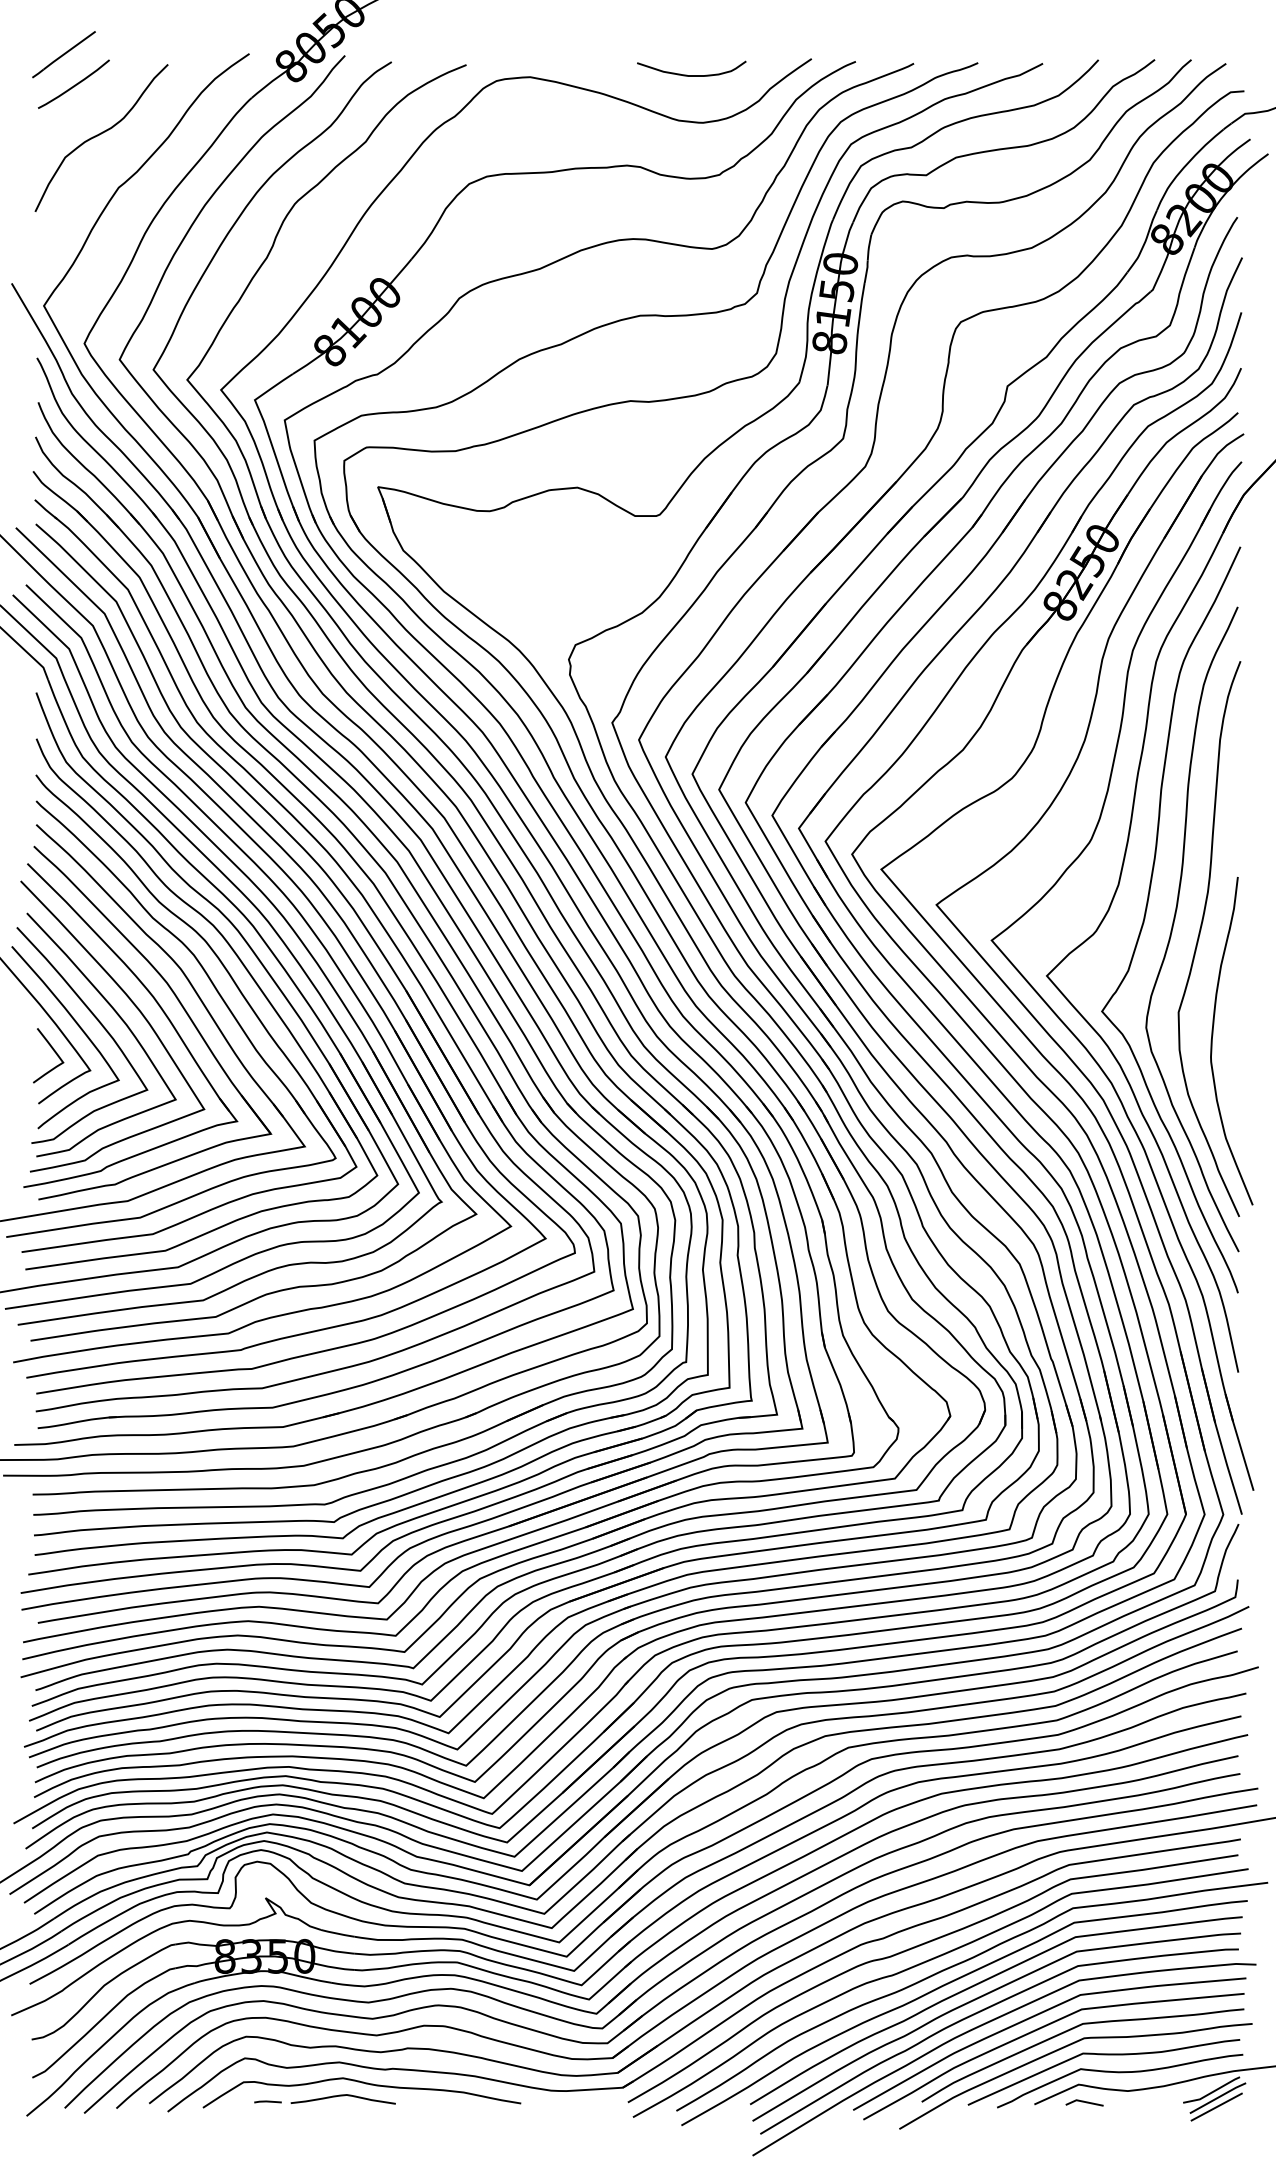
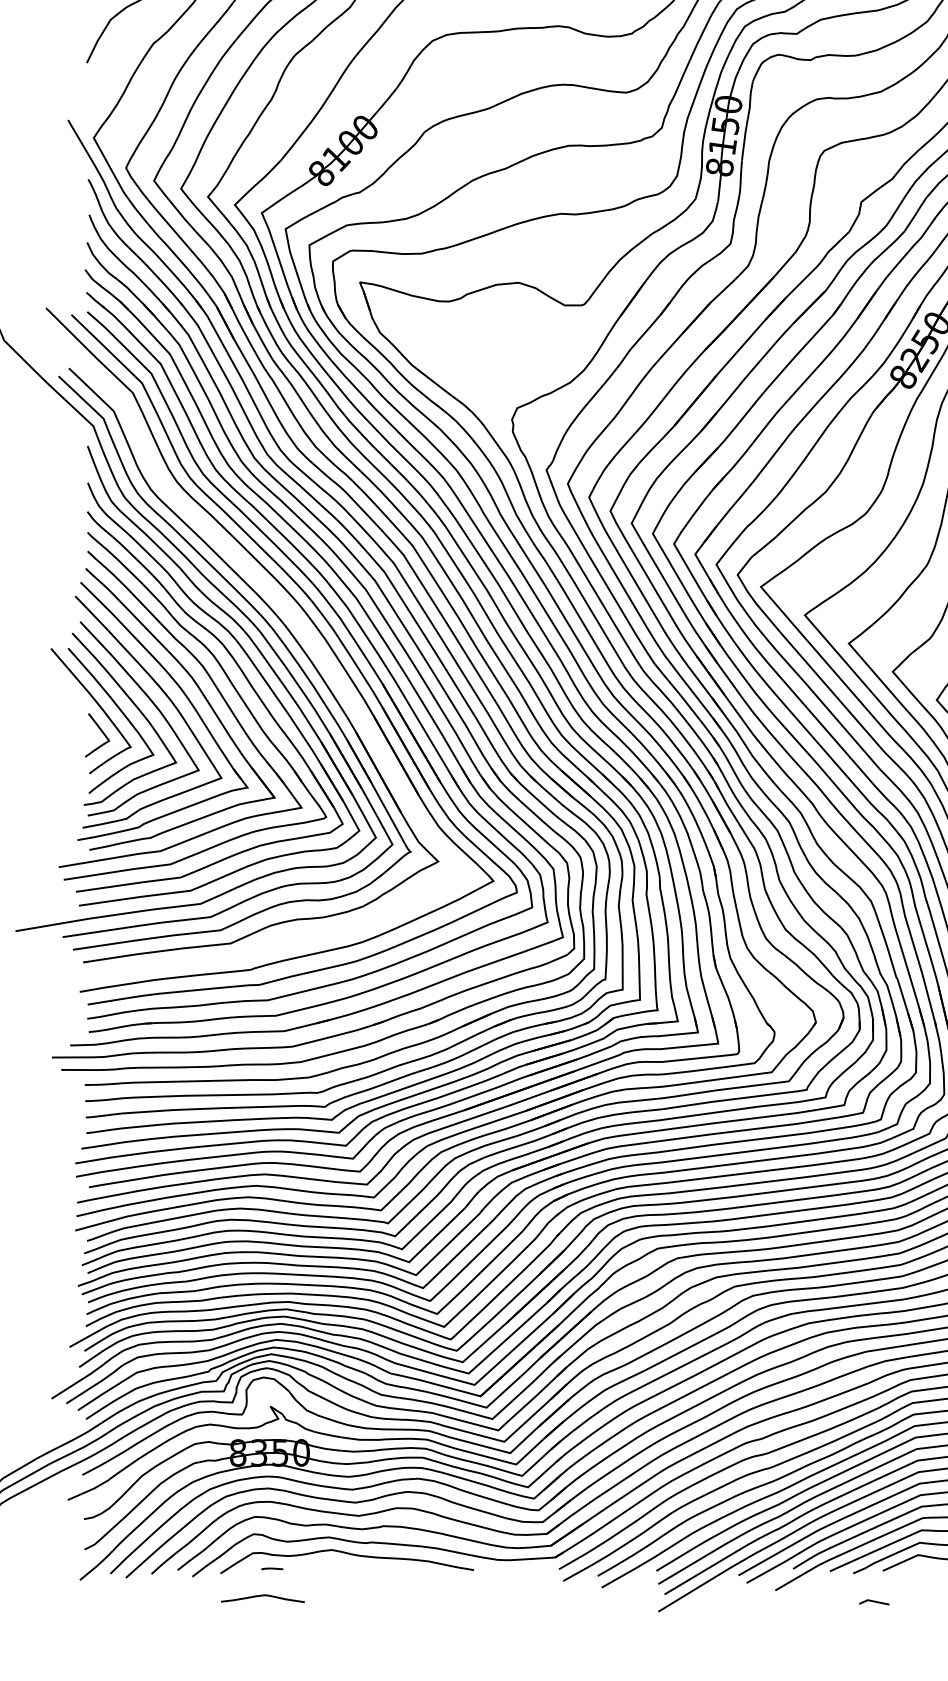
part: (316, 938) -> (310, 641), removed
curve: (342, 2096) -> (262, 1596), moved
line: (1084, 2102) -> (874, 1601), moved

